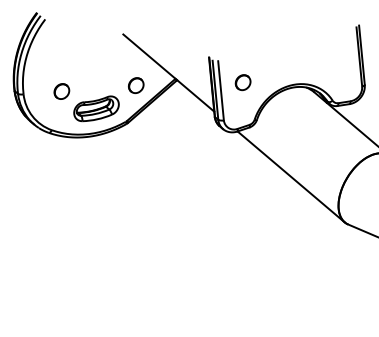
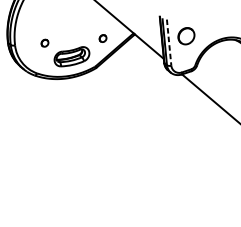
part: (242, 82) -> (185, 36), size x1.4
part: (136, 85) -> (103, 38), size x0.6
line: (221, 90) -> (169, 42), solid -> dashed
part: (61, 91) -> (44, 43), size x0.6

